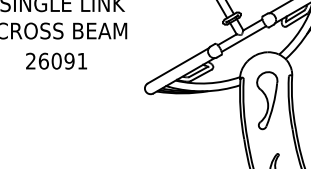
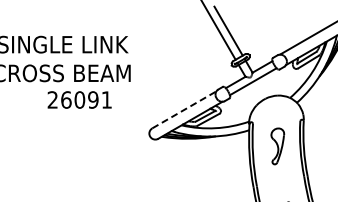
text: (56, 60) -> (79, 99), moved
line: (178, 65) -> (184, 109), solid -> dashed
part: (267, 100) -> (277, 146), size x0.6

